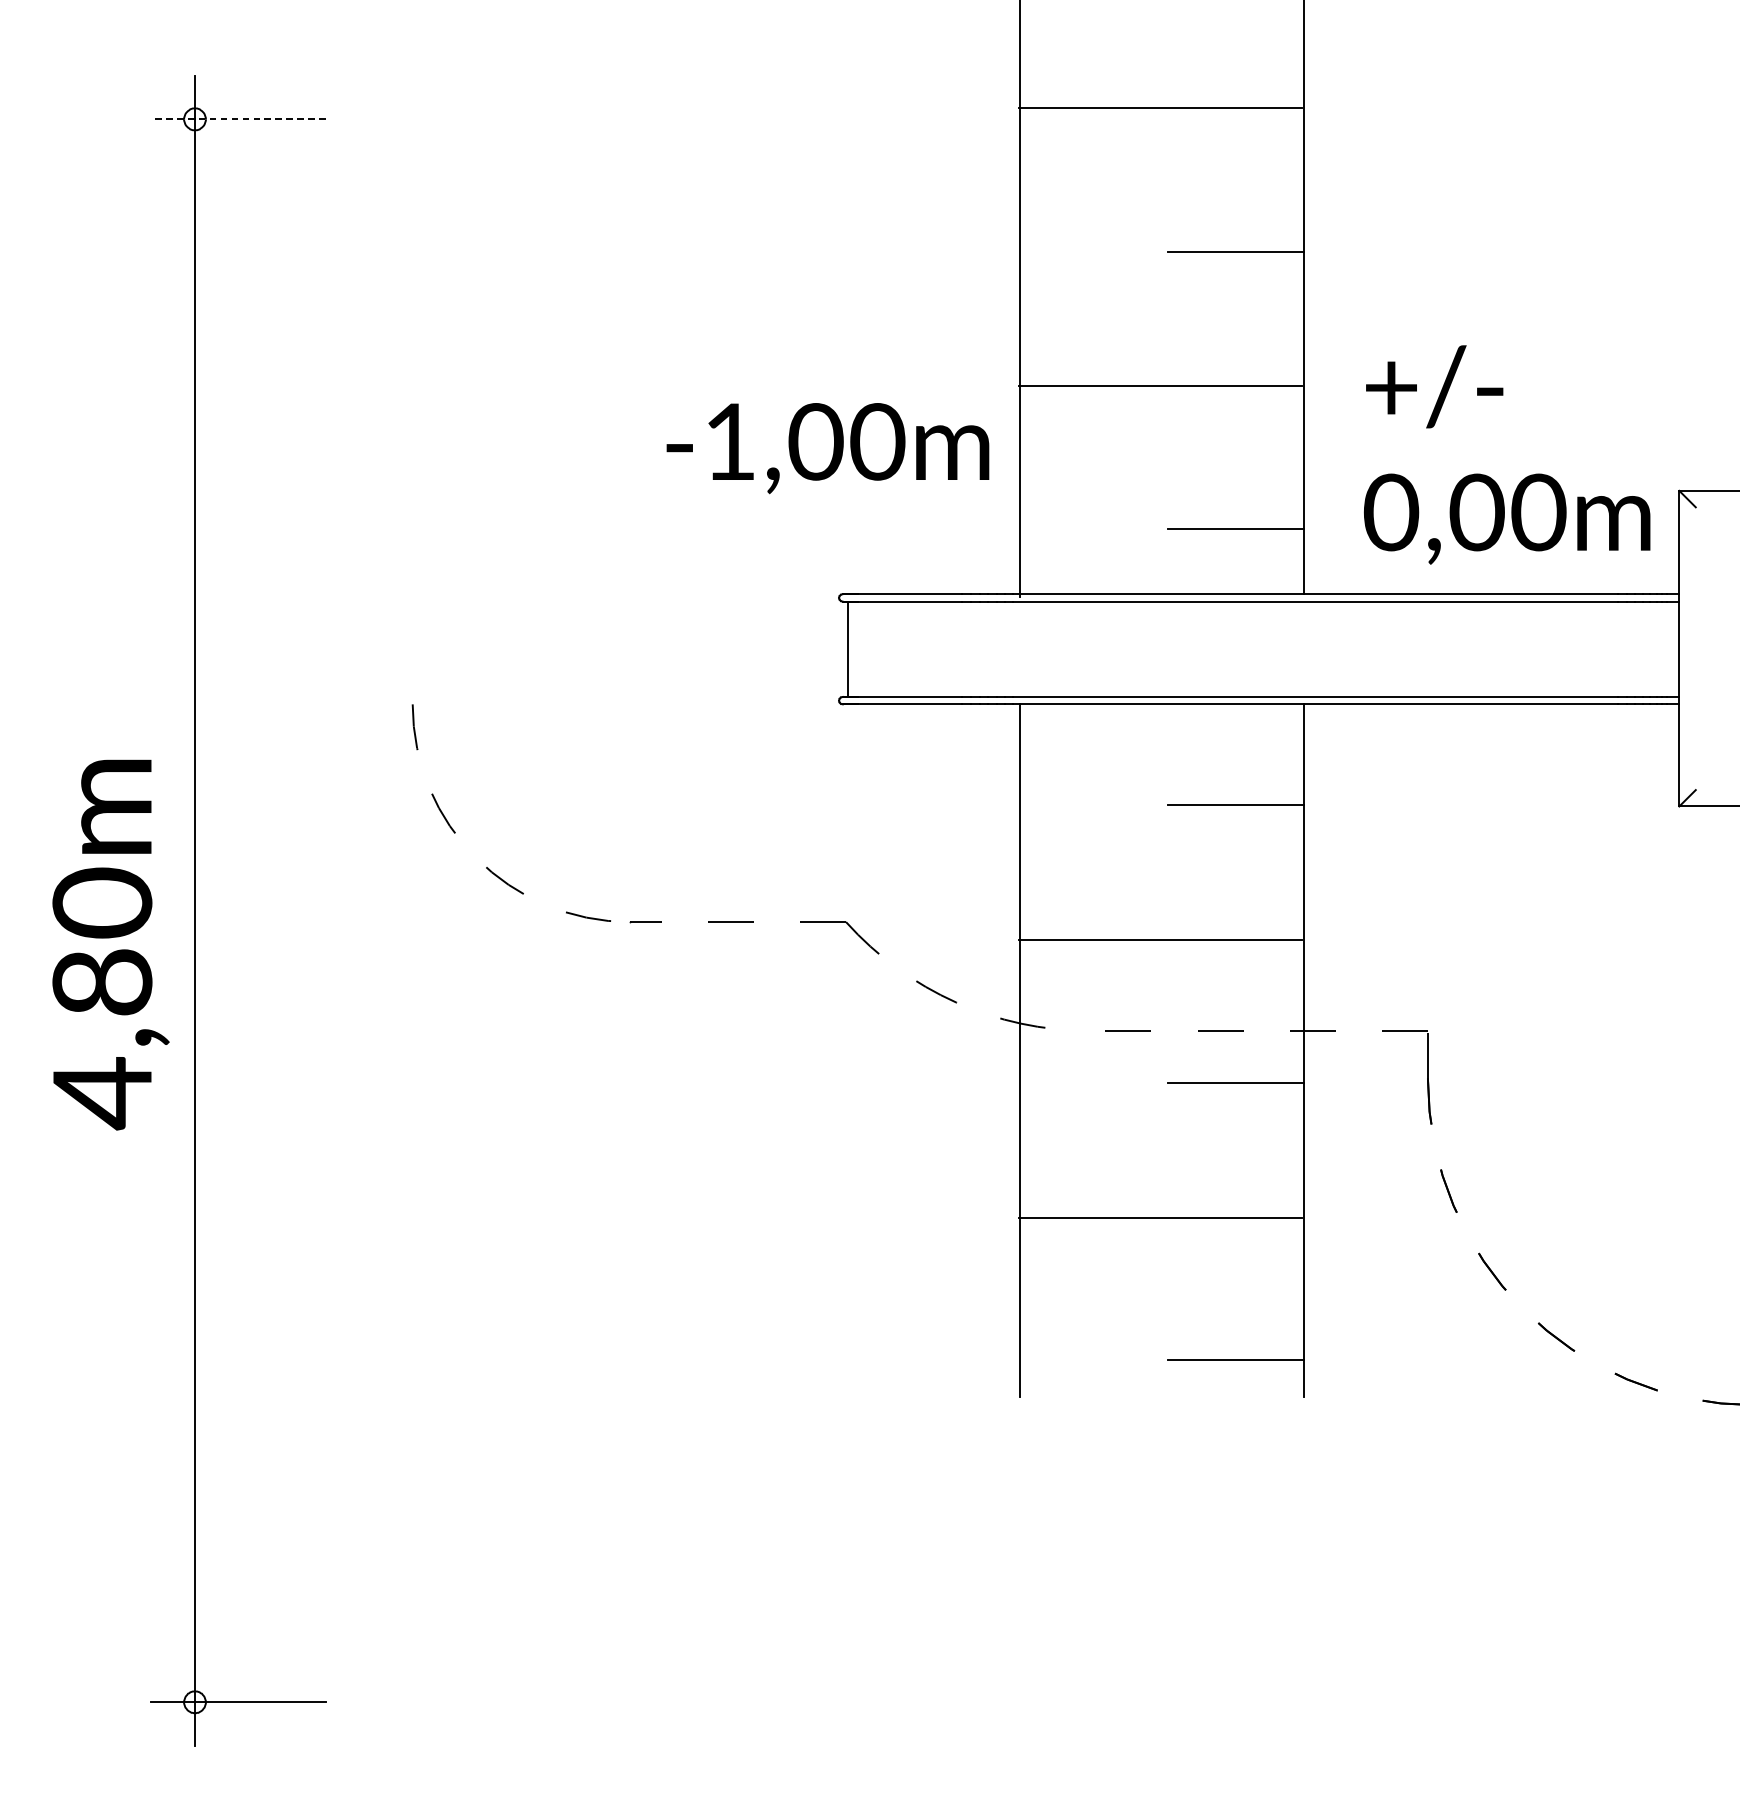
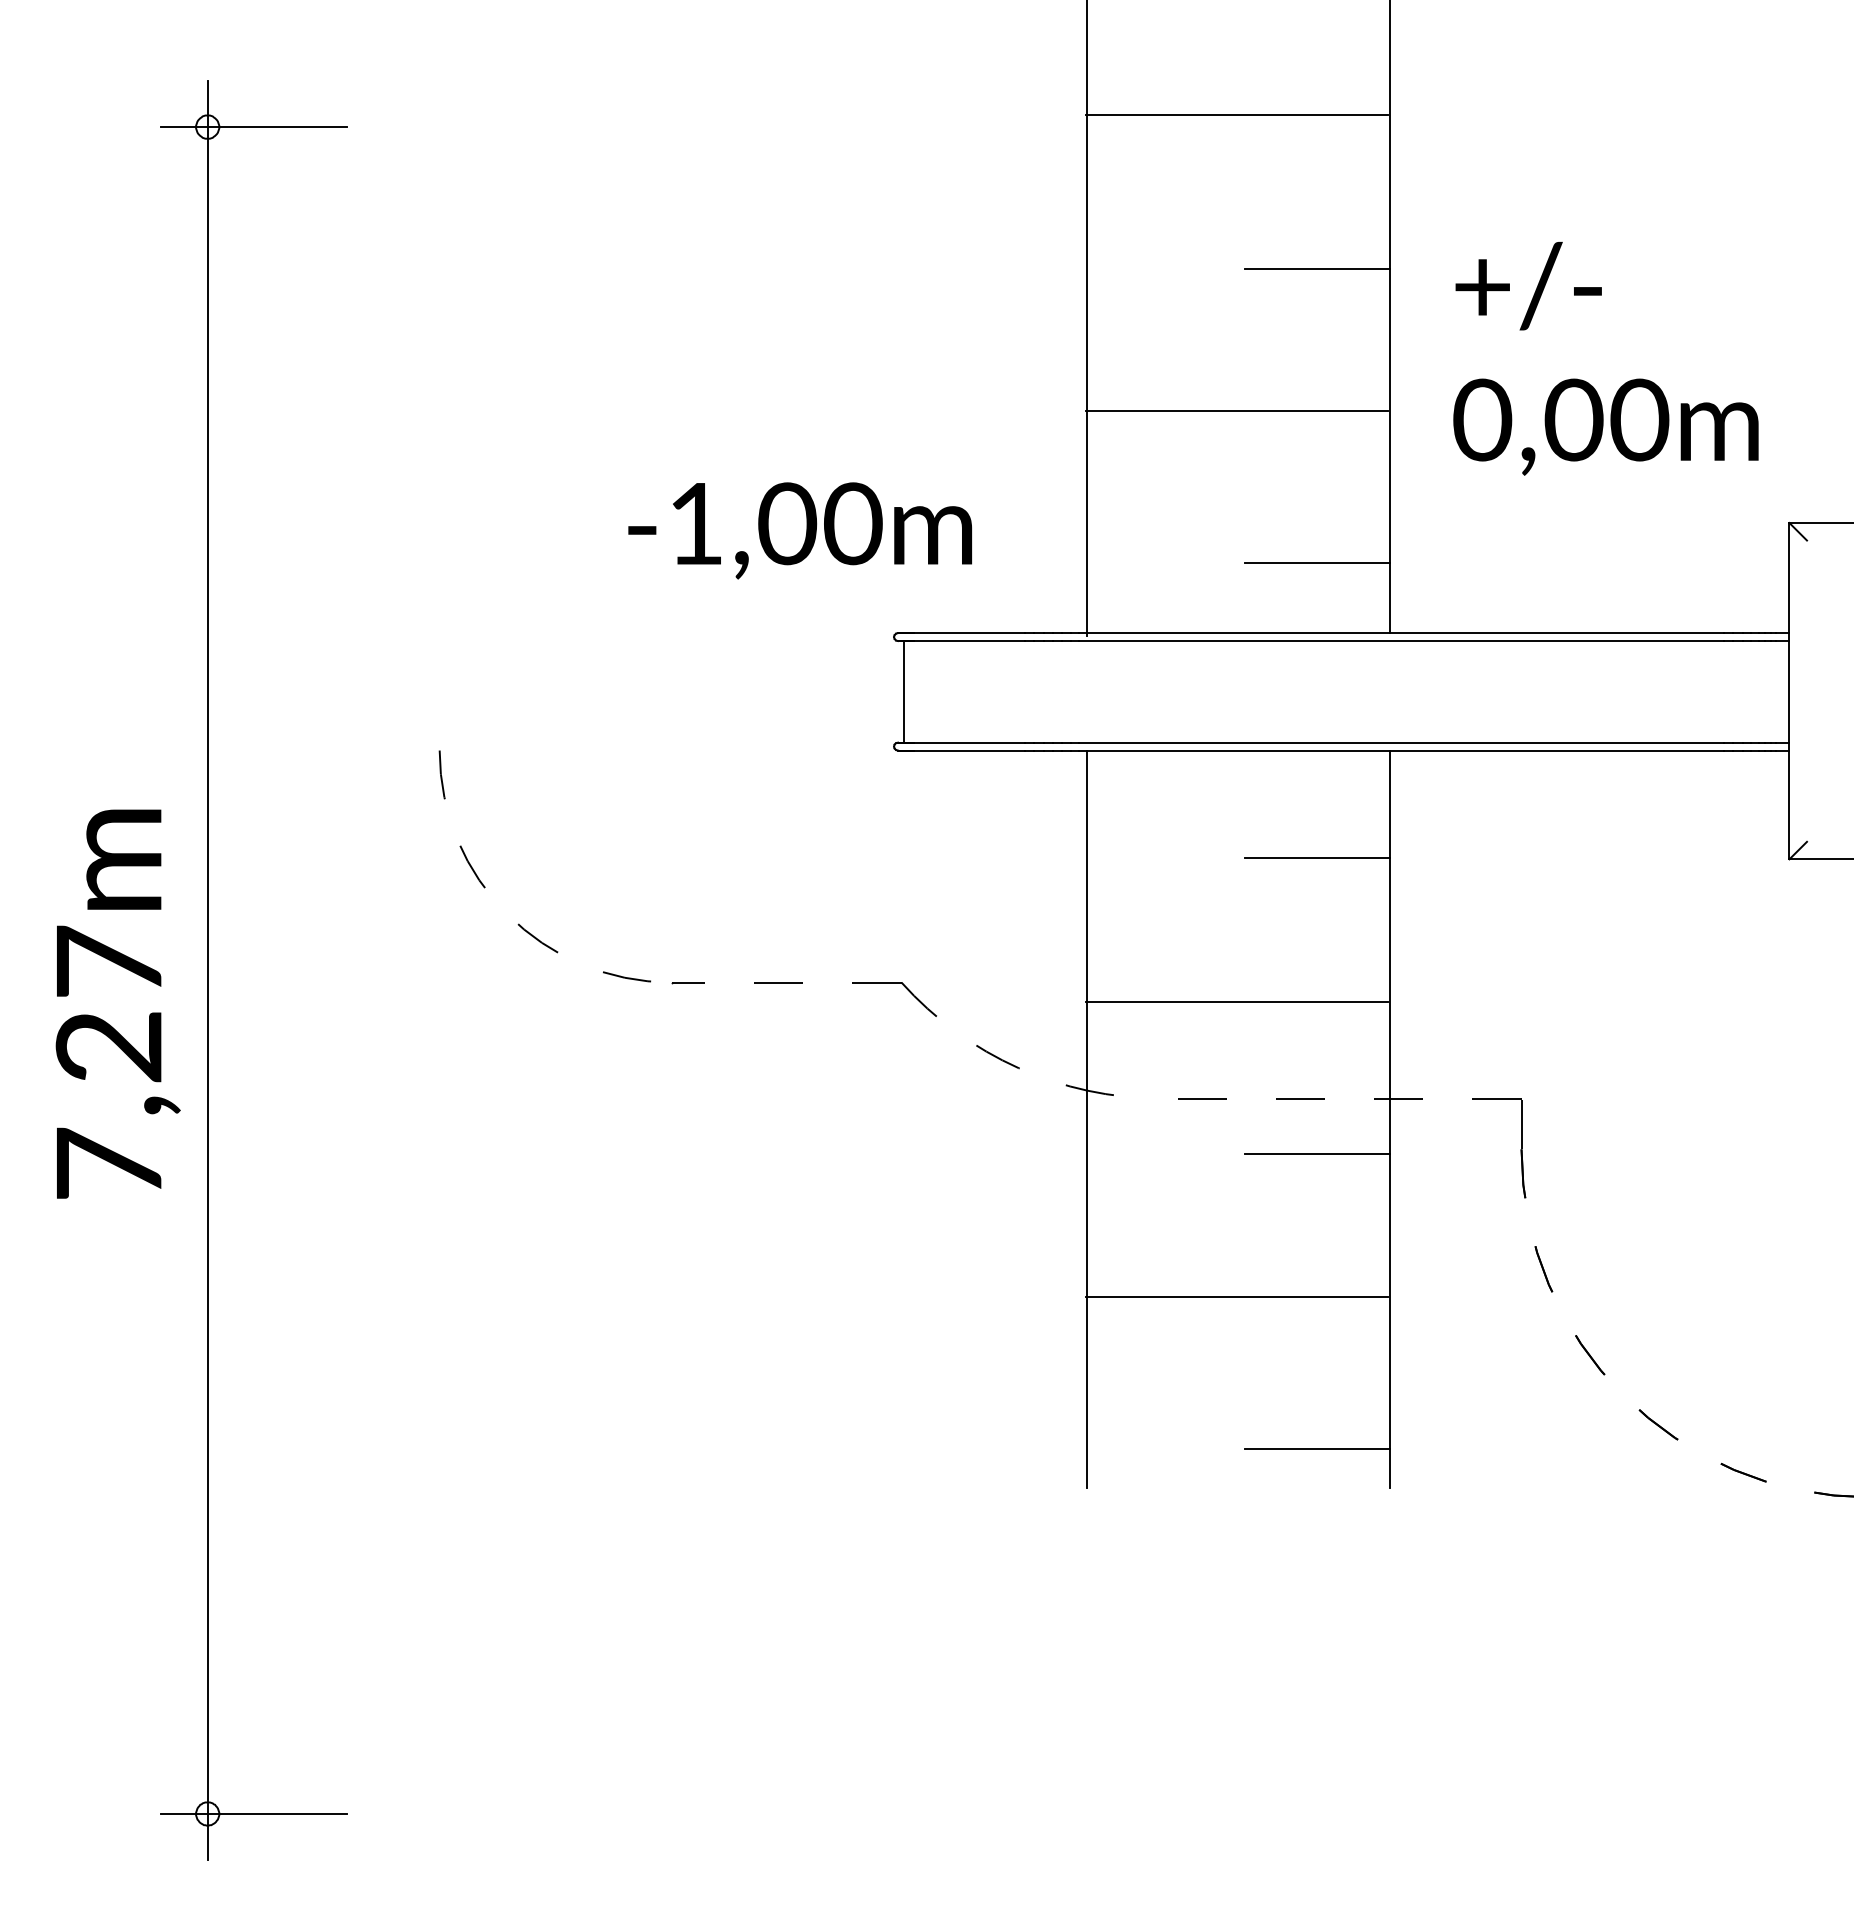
line: (238, 119) -> (254, 127), dashed -> solid
text: (827, 448) -> (799, 530), moved
text: (1506, 454) -> (1605, 358), moved
text: (101, 999) -> (108, 1064), 4,80m -> 7,27m

